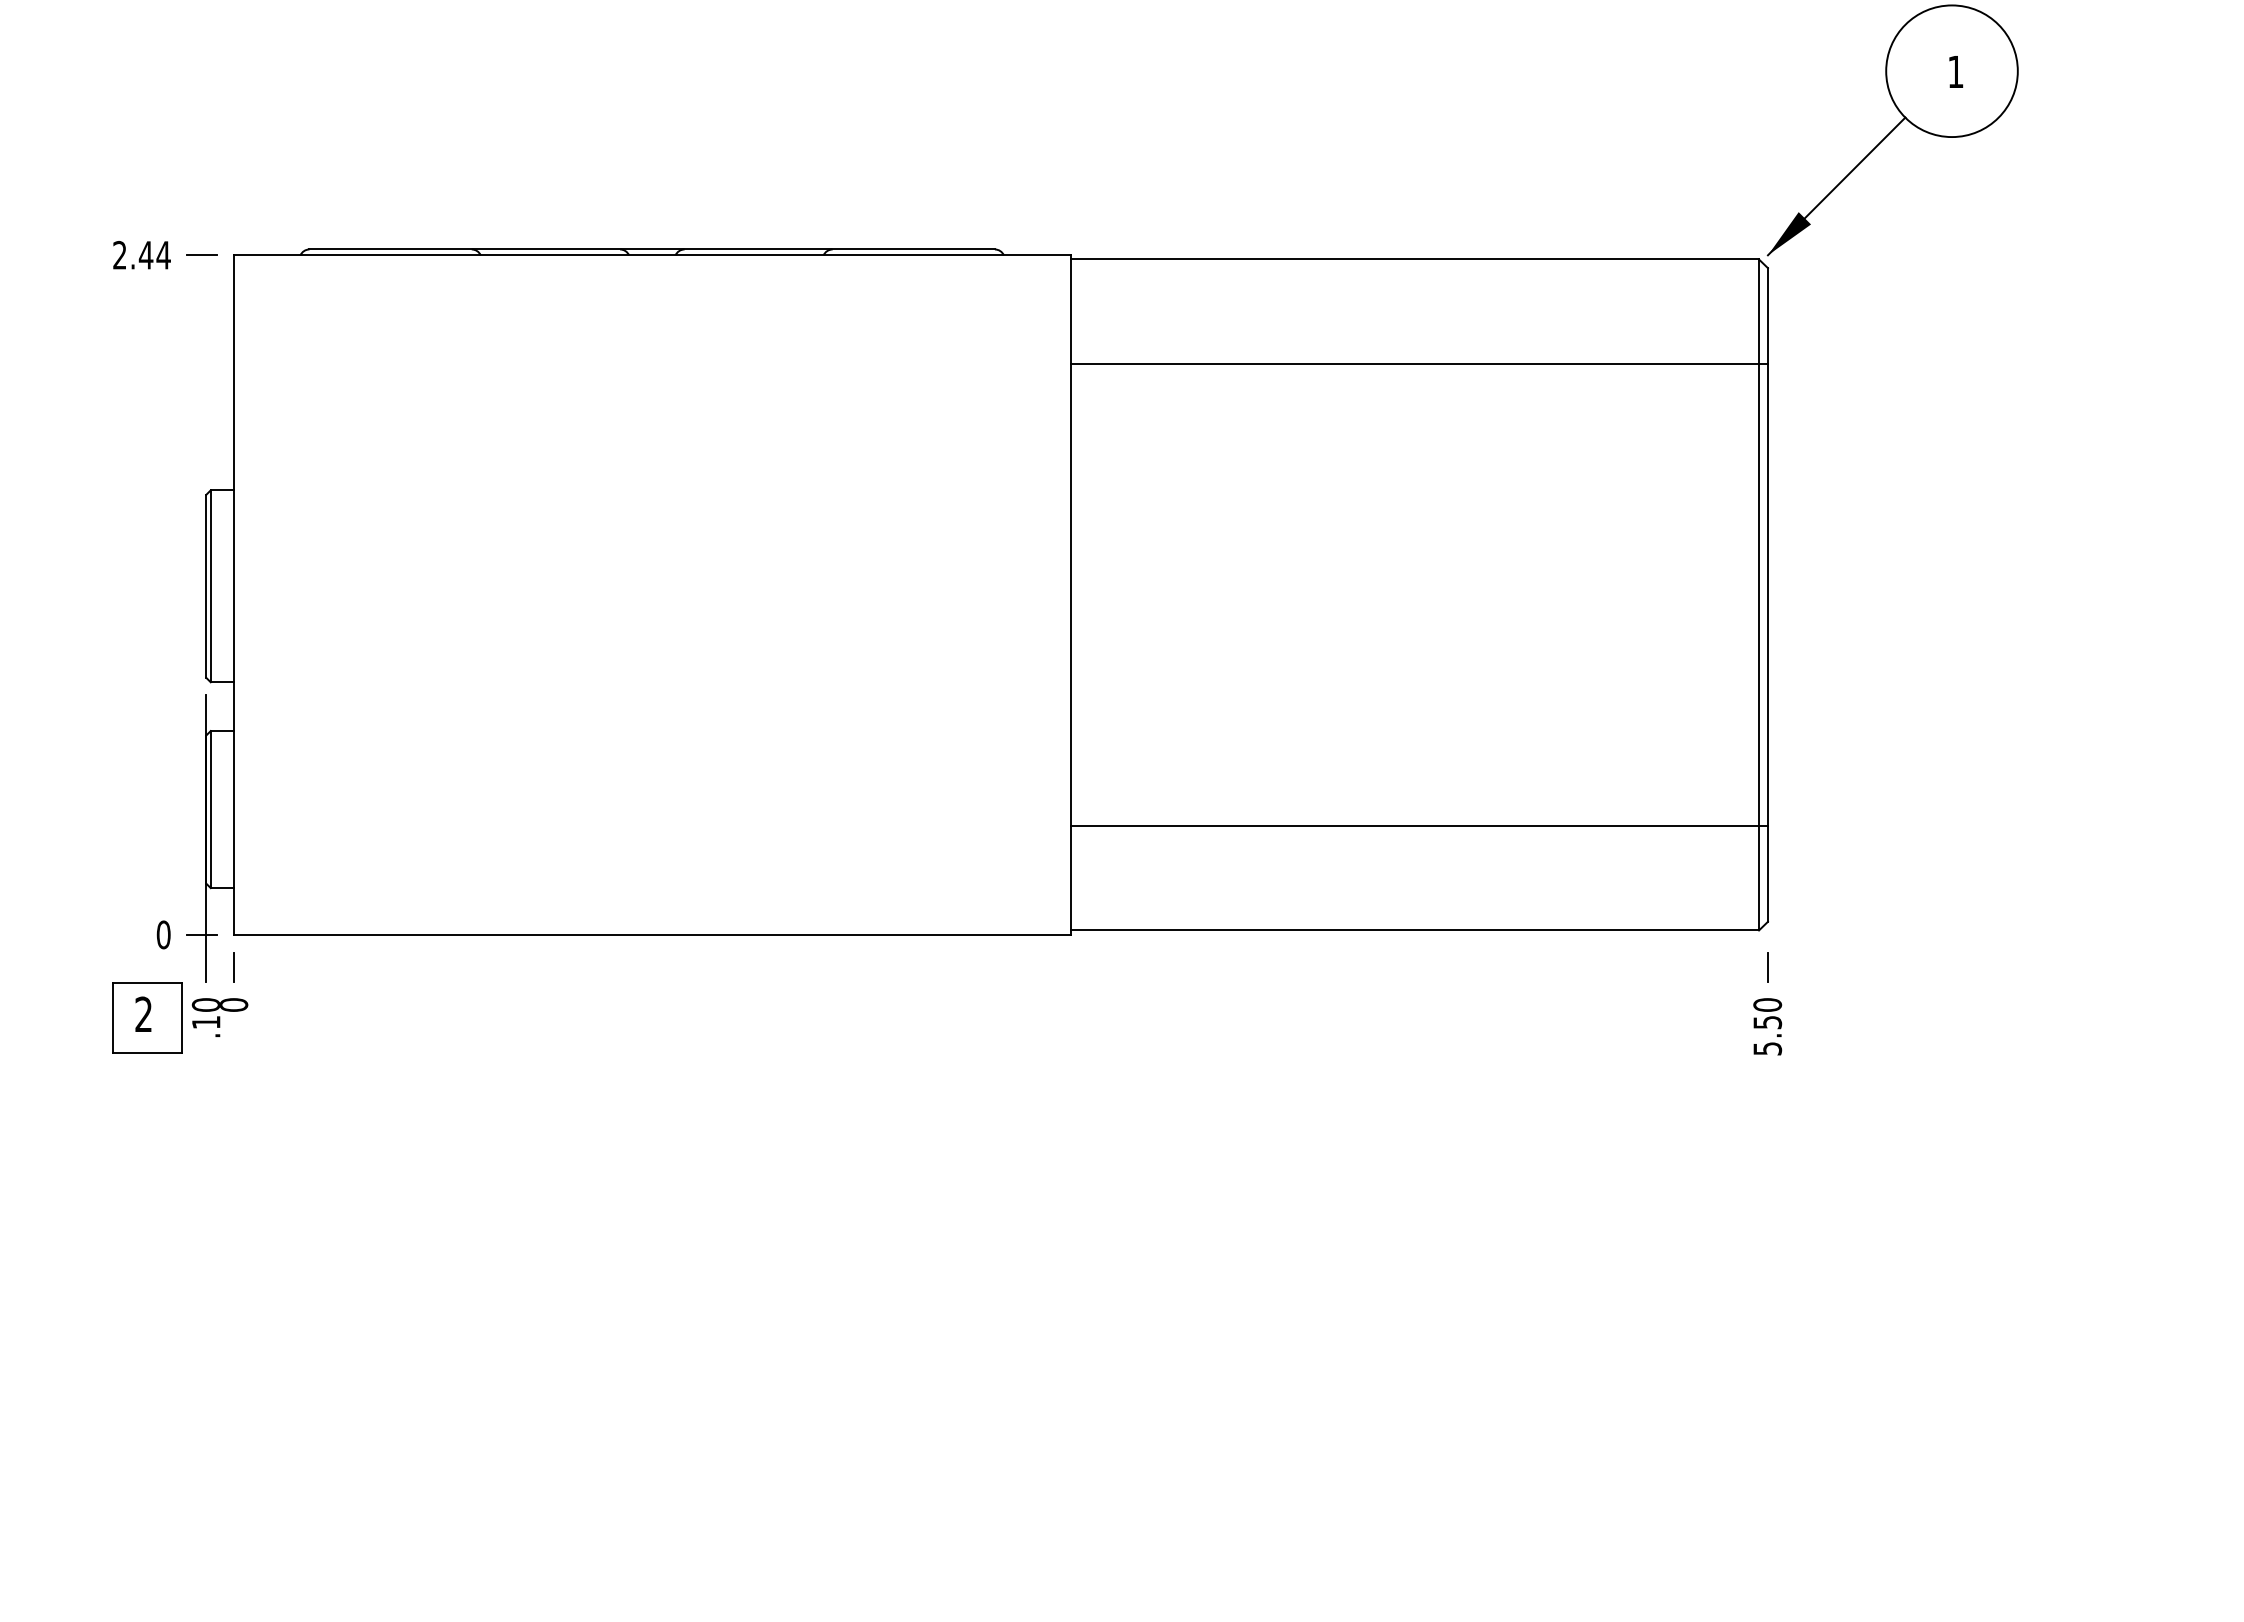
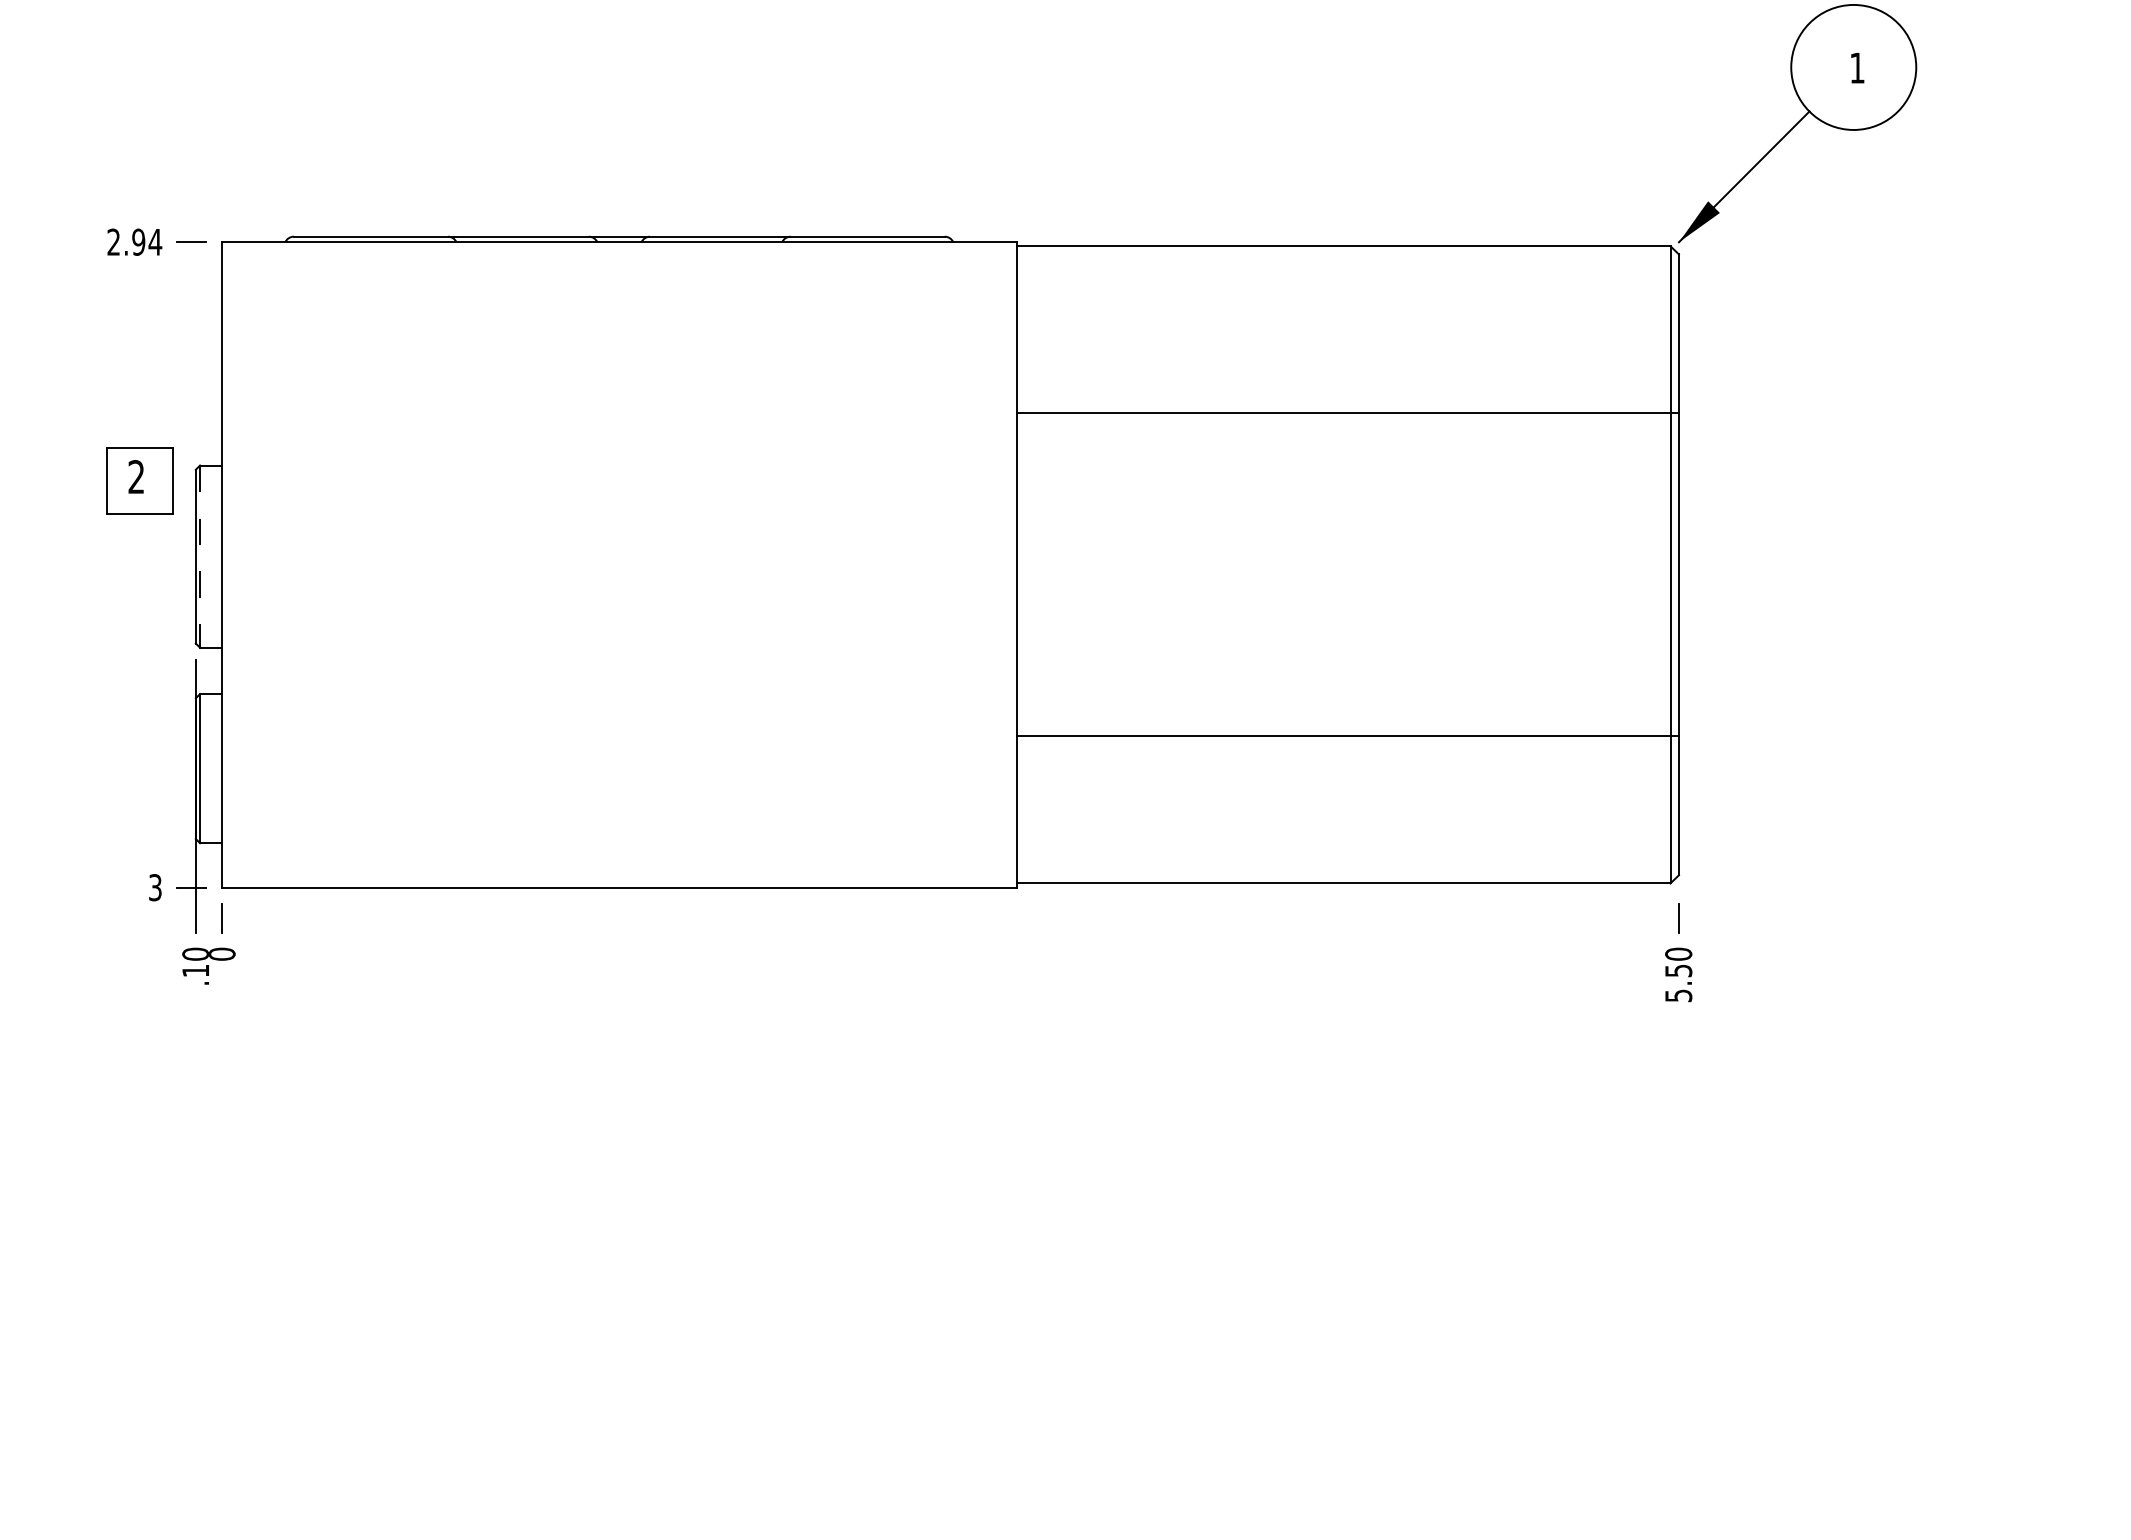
text: (145, 255) -> (138, 242), 2.44 -> 2.94
line: (1418, 364) -> (1347, 413), moved
line: (210, 586) -> (199, 556), solid -> dashed
line: (1418, 825) -> (1347, 735), moved
text: (163, 934) -> (155, 887), 0 -> 3
part: (147, 1017) -> (140, 479), moved

